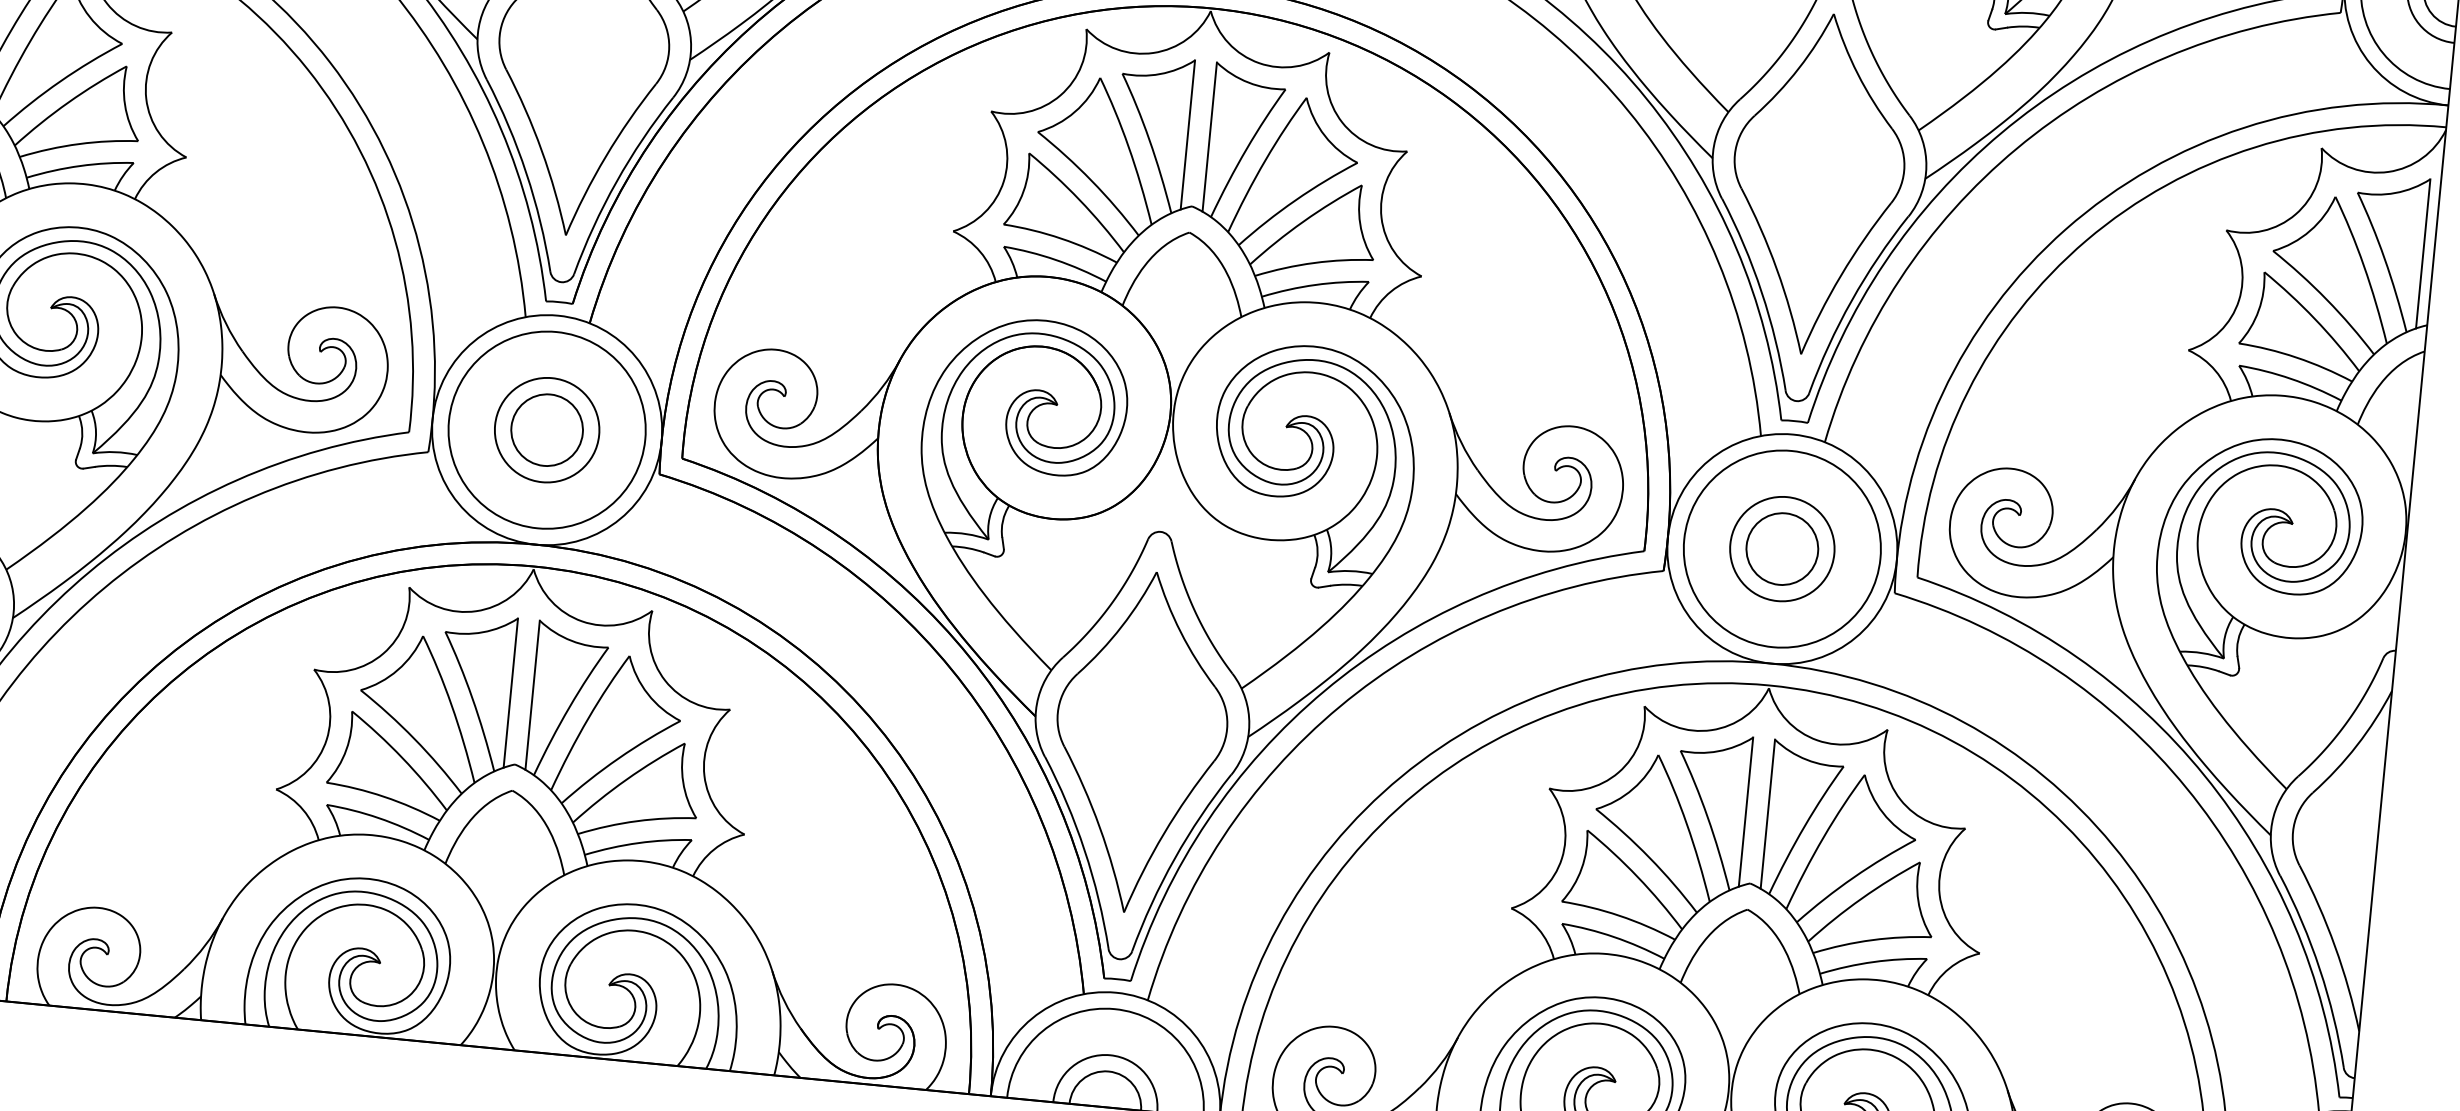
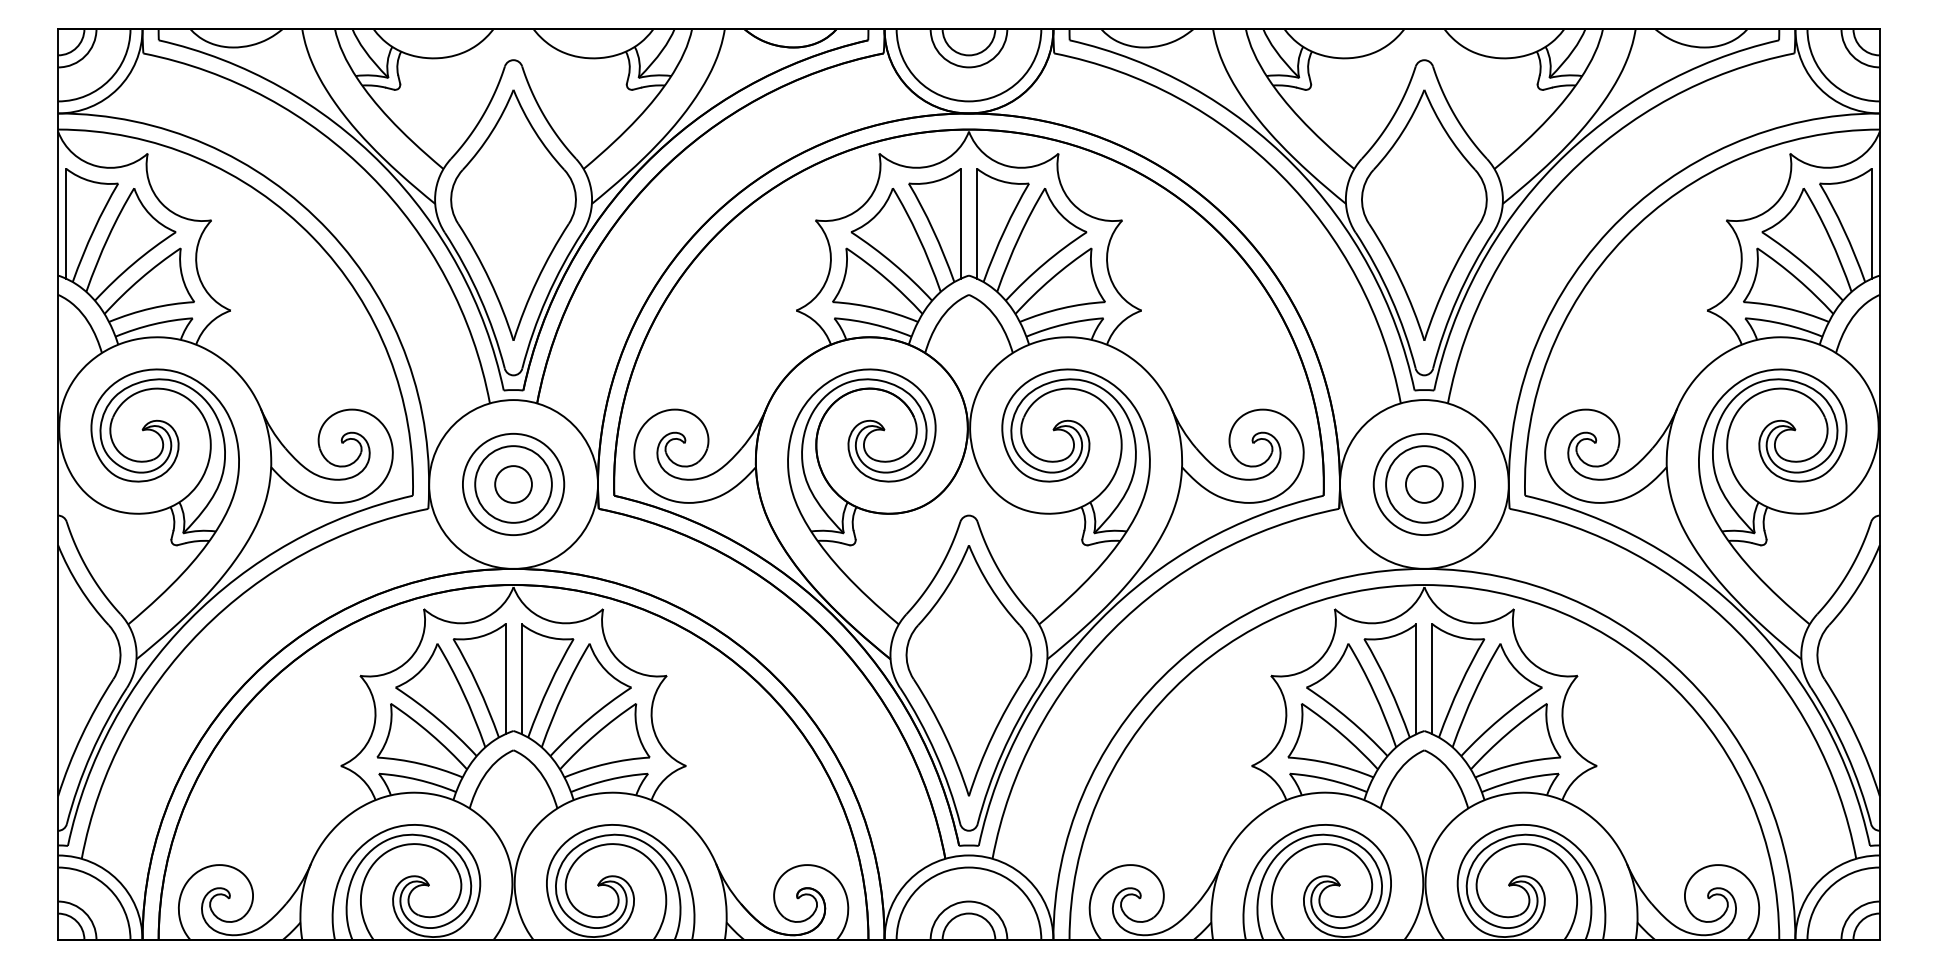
circle: (547, 430) -> (513, 484), size x0.7
circle: (547, 430) -> (513, 484), size x0.7
circle: (1782, 549) -> (1424, 484), size x0.7
circle: (1782, 549) -> (1424, 484), size x0.7

